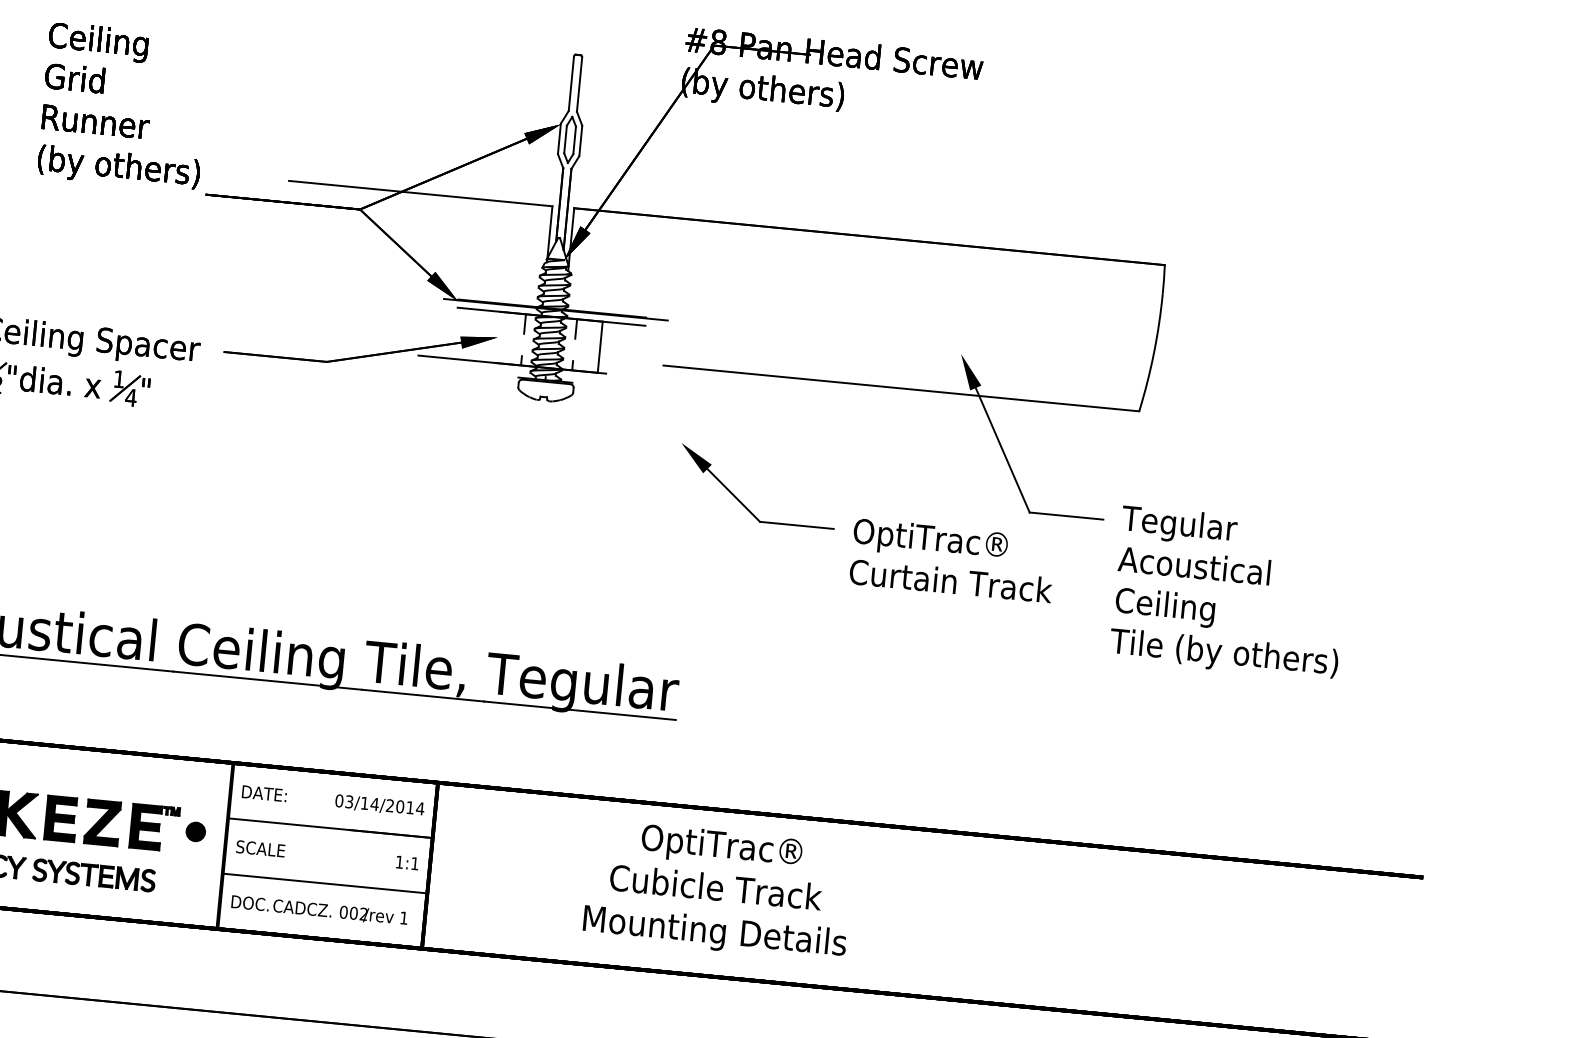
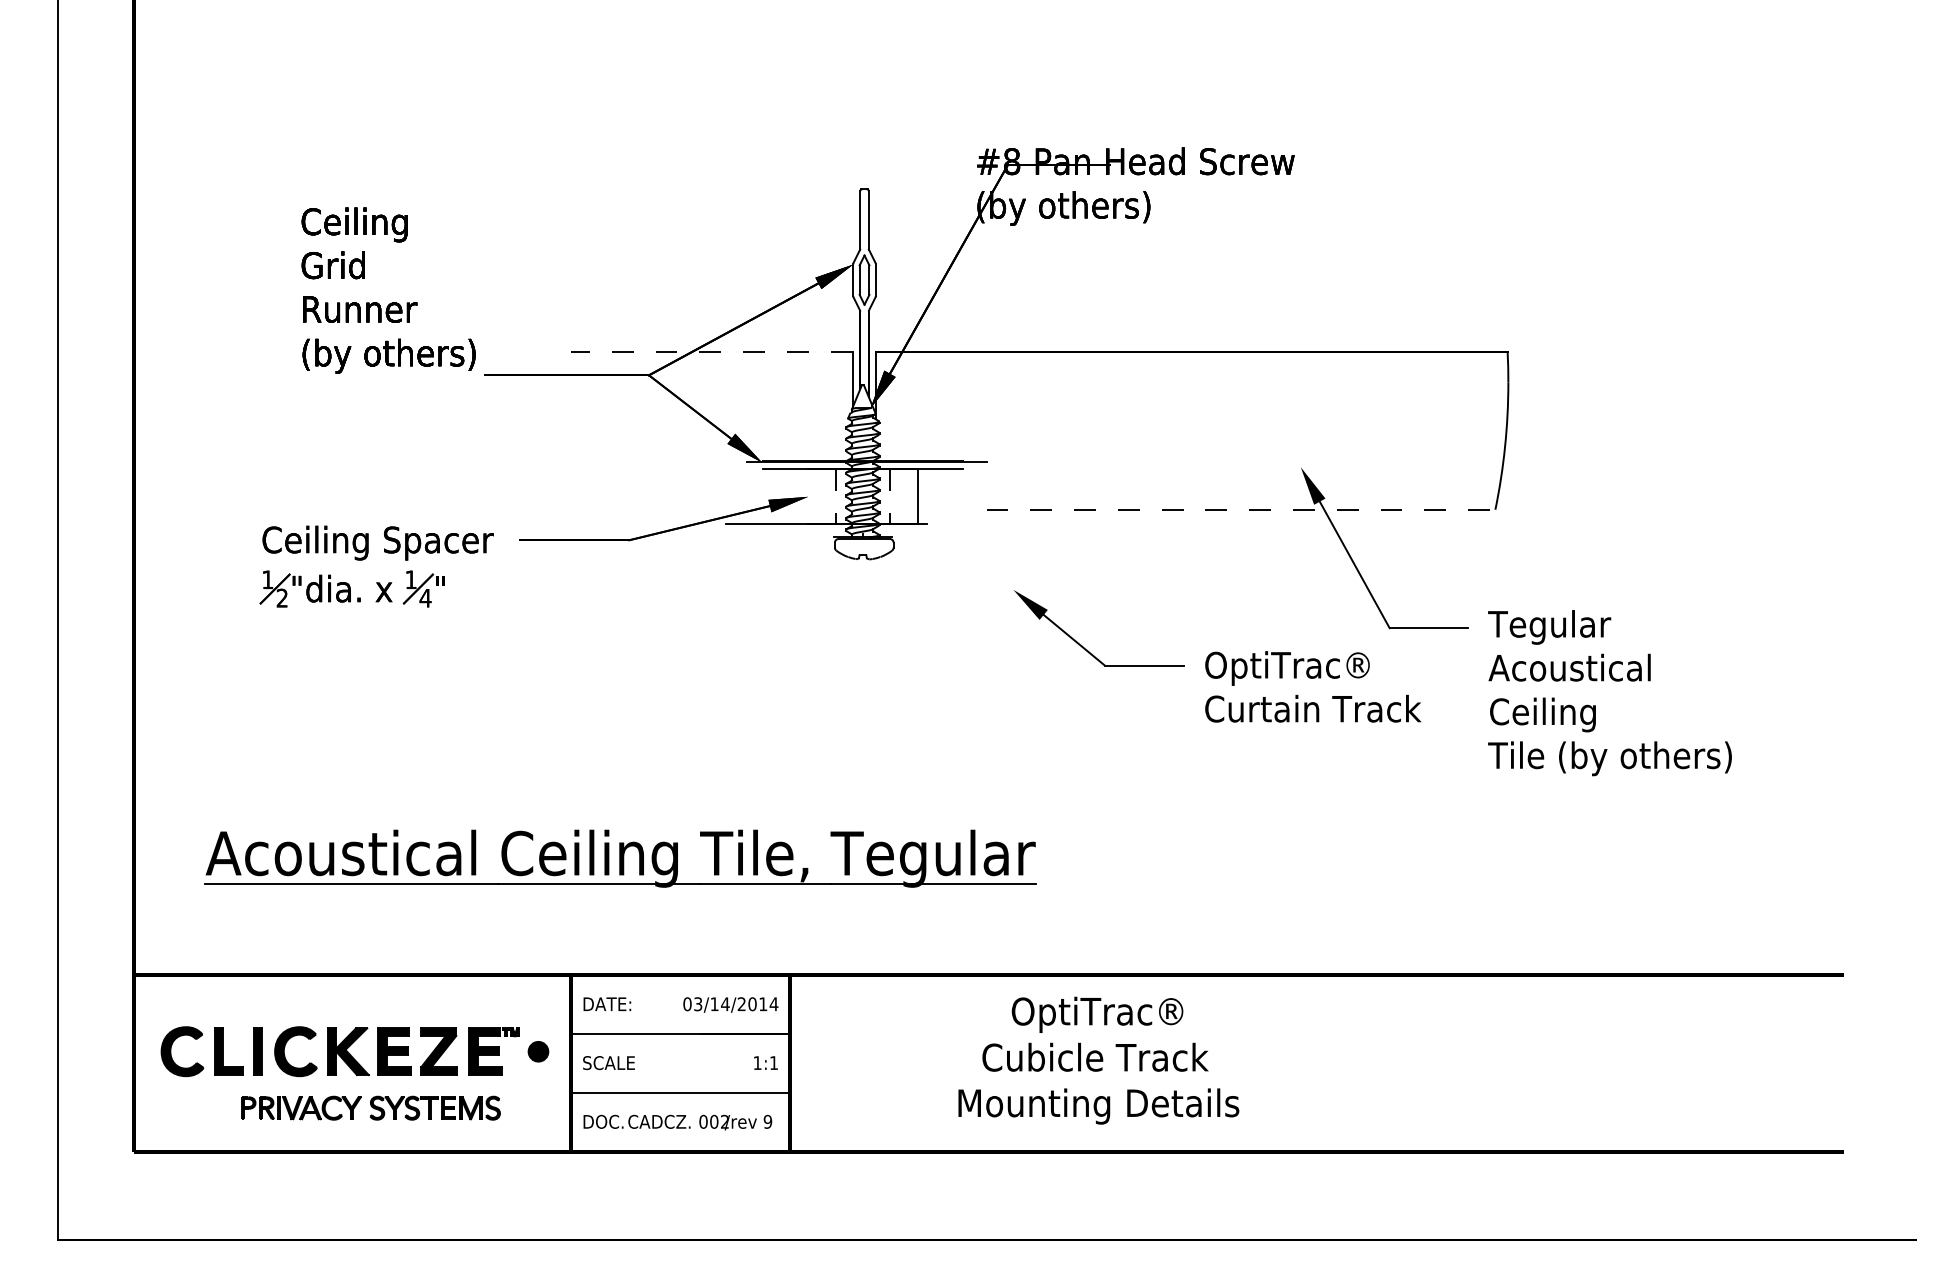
line: (420, 193) -> (711, 352), solid -> dashed
line: (901, 388) -> (1241, 509), solid -> dashed
text: (403, 917) -> (767, 1121), 1 -> 9

